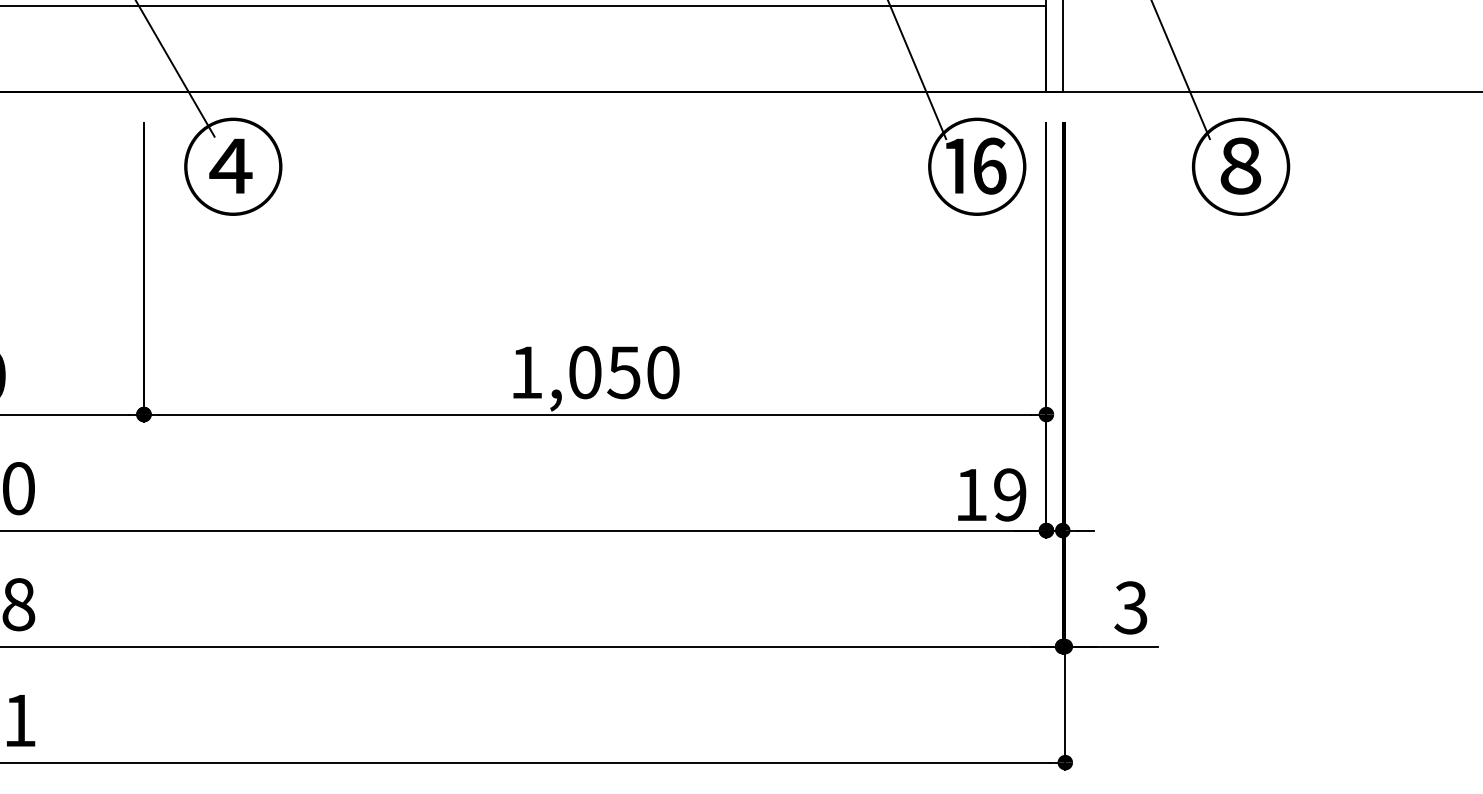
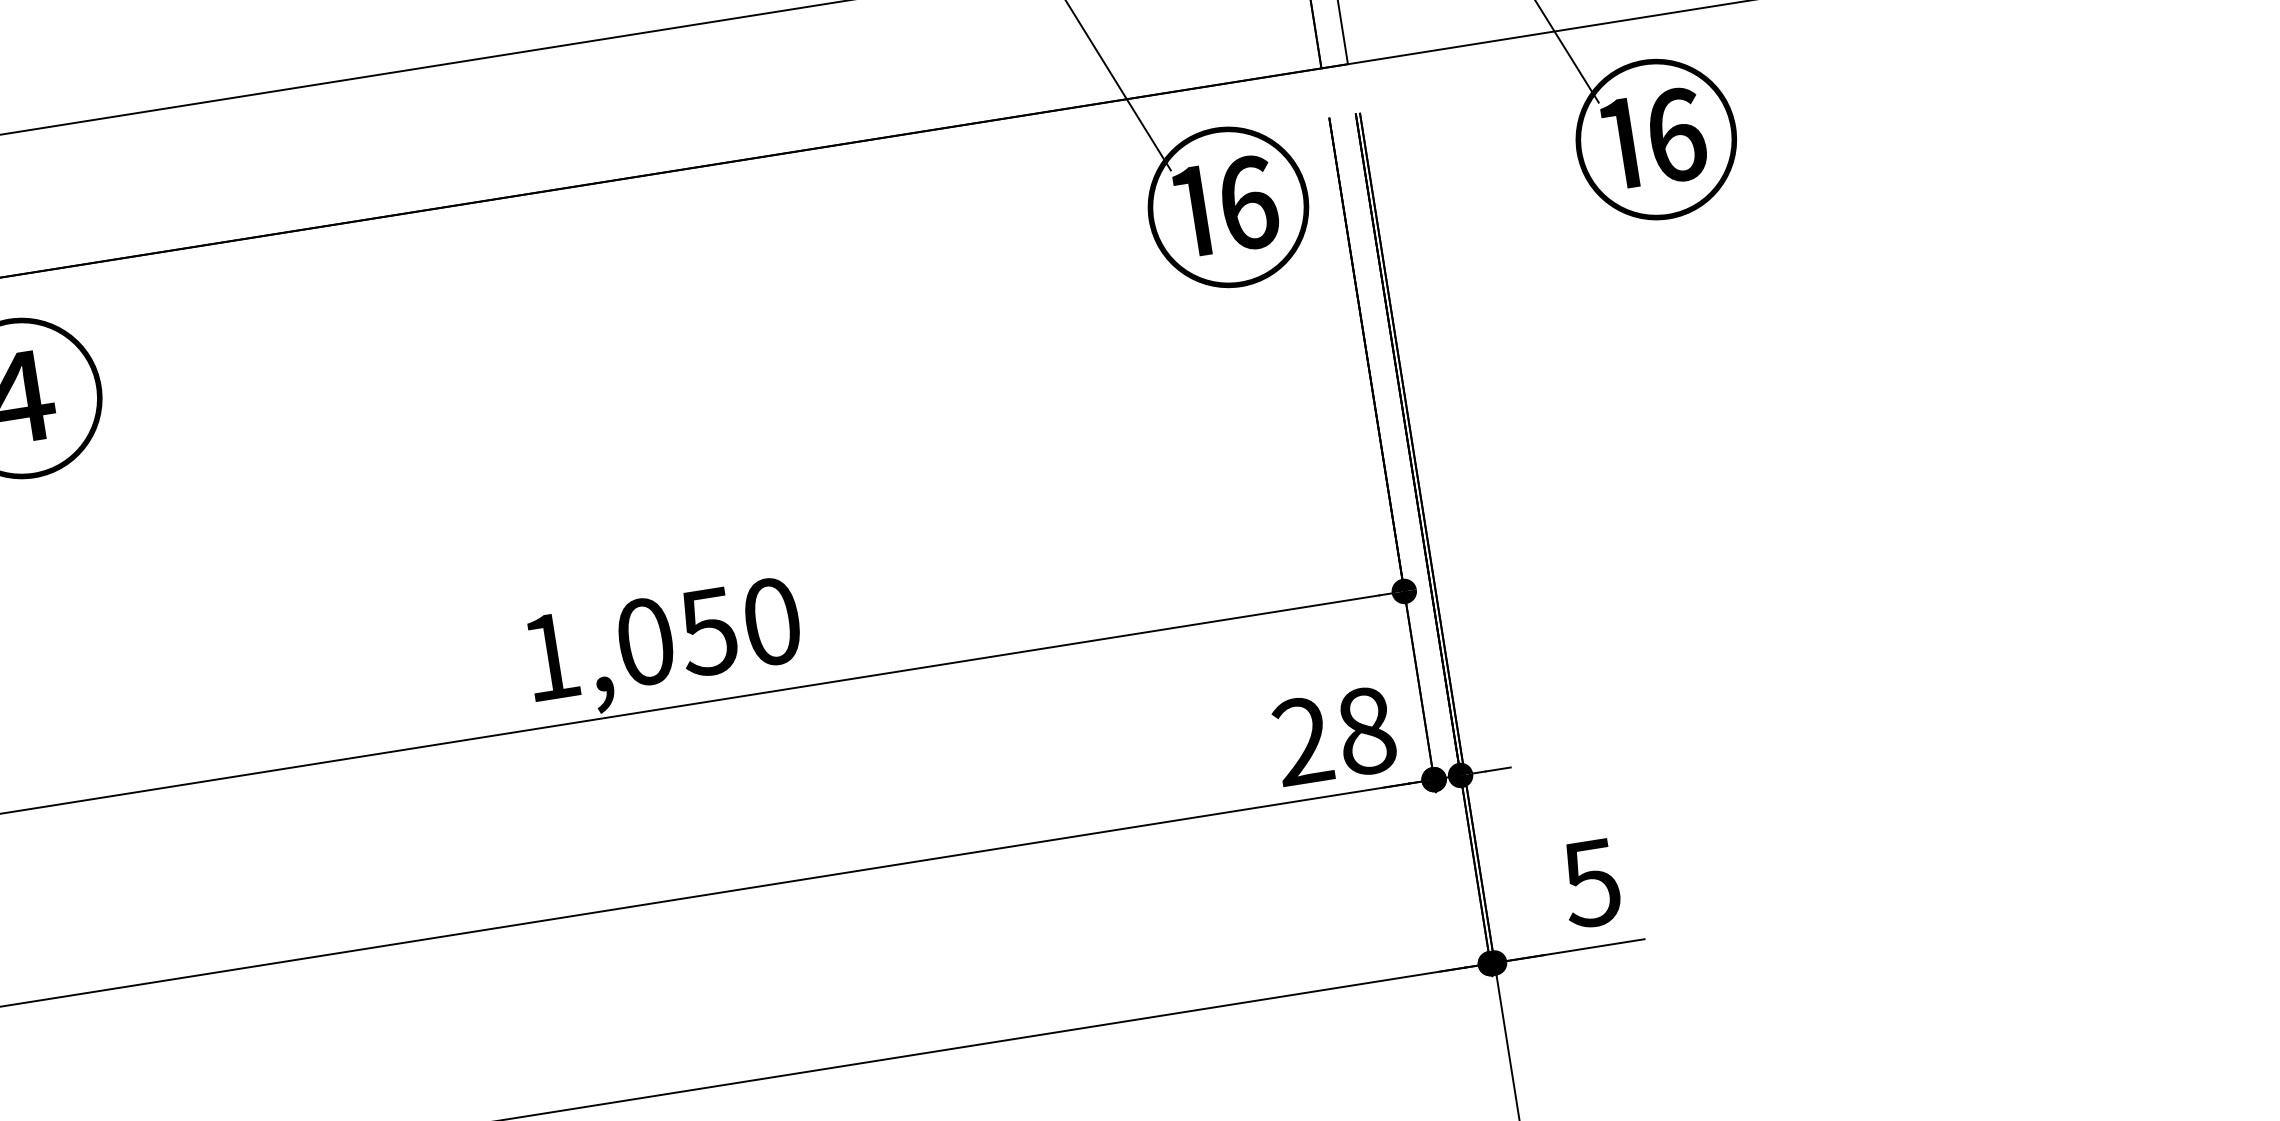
text: (1240, 165) -> (1655, 137), ⑧ -> ⑯
text: (990, 494) -> (1334, 735), 19 -> 28
text: (1130, 607) -> (1590, 882), 3 -> 5

